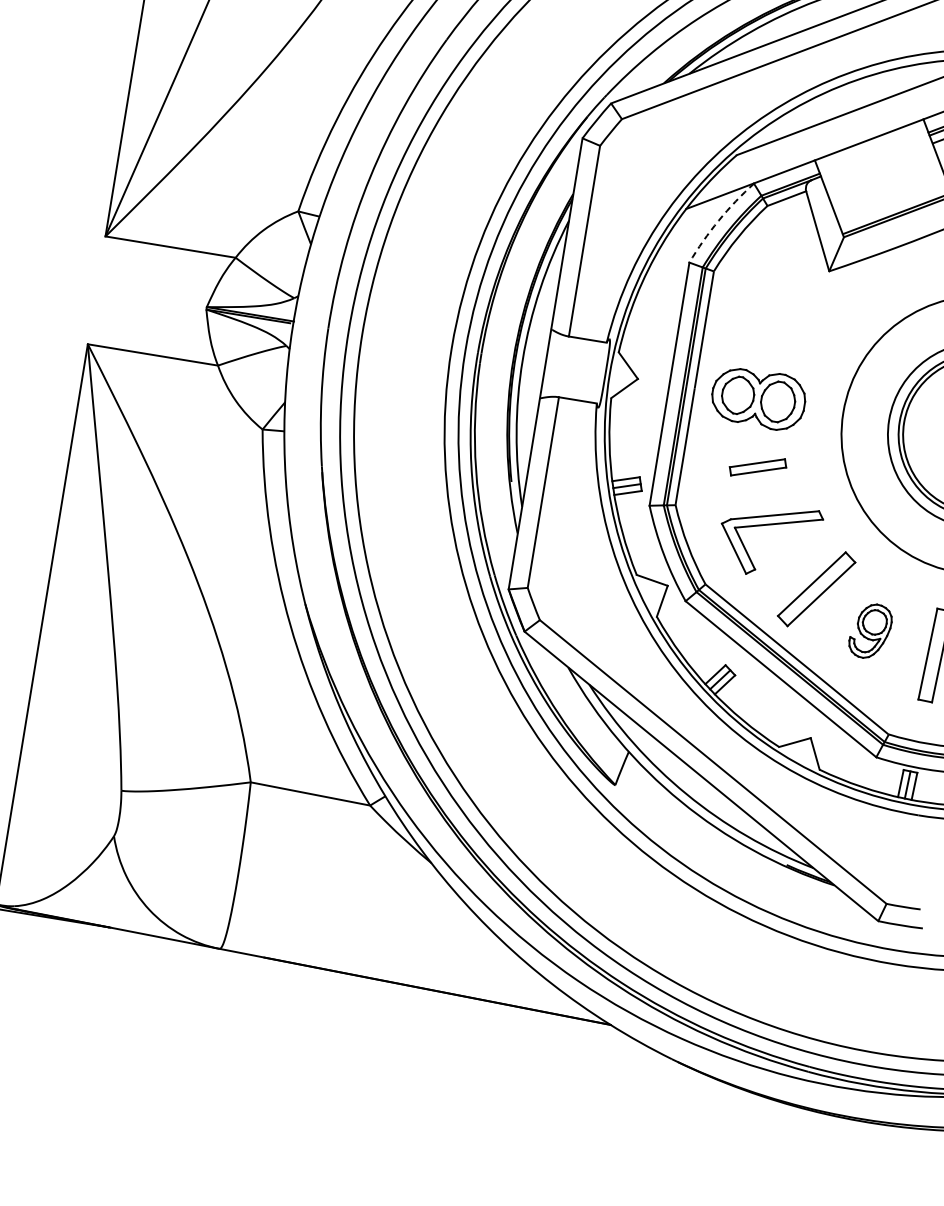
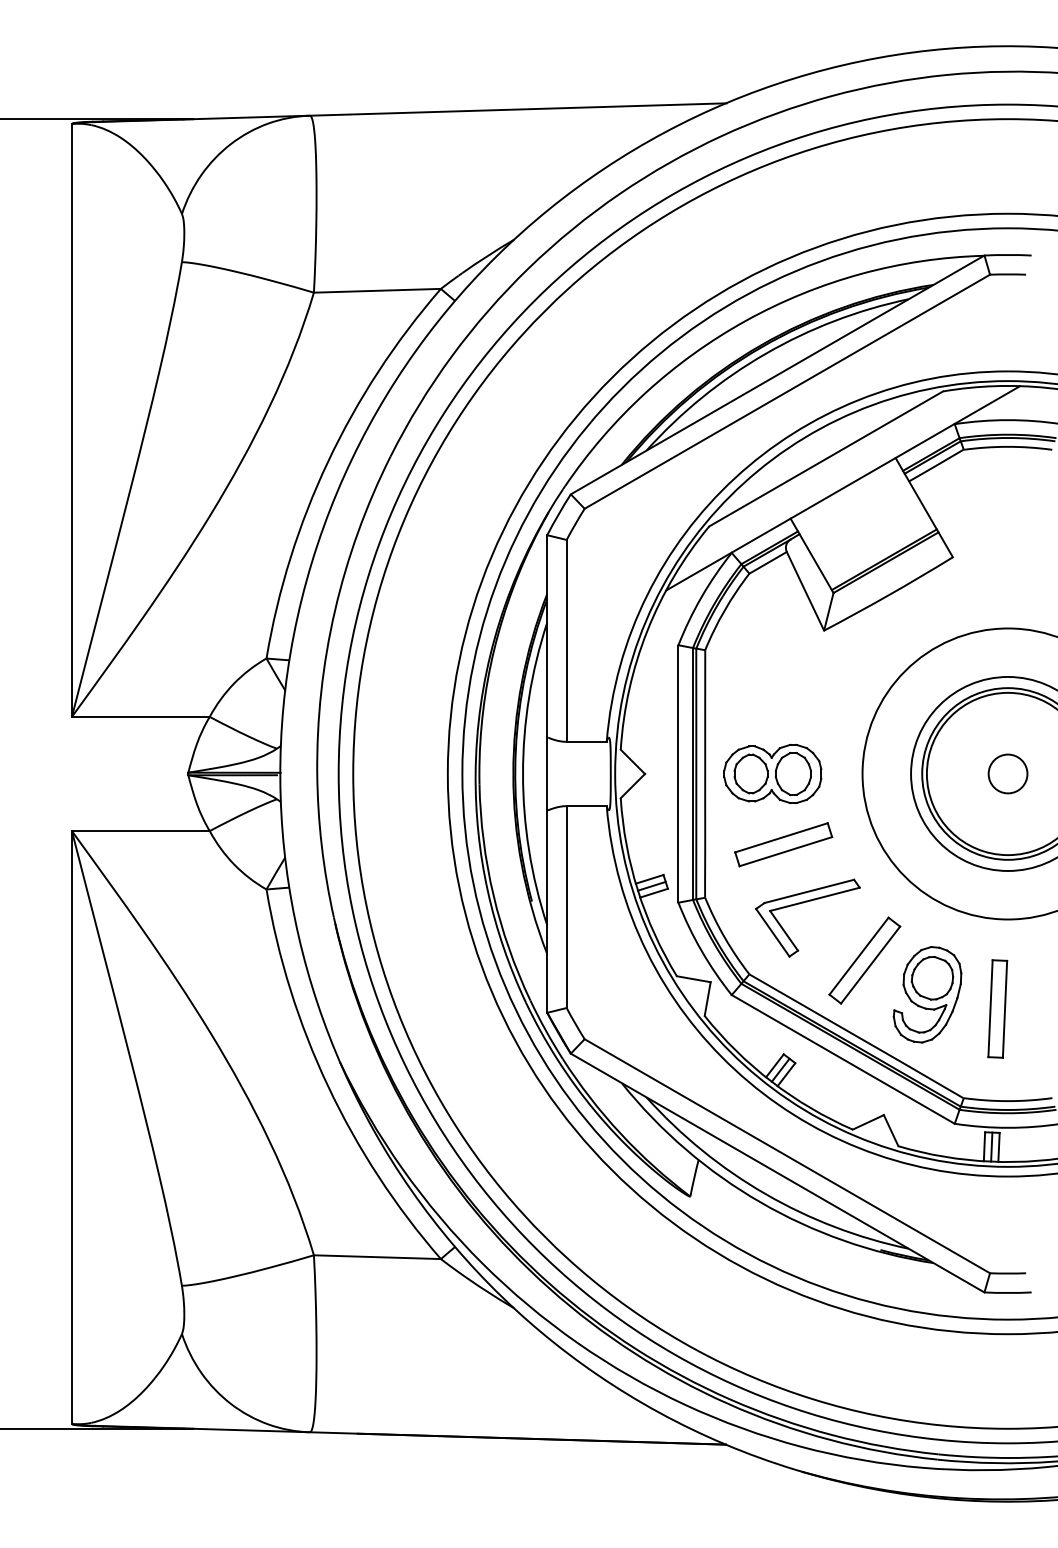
arc: (718, 221) -> (701, 597), dashed -> solid
part: (757, 467) -> (783, 844), size x1.67
part: (870, 630) -> (927, 994), size x1.67

